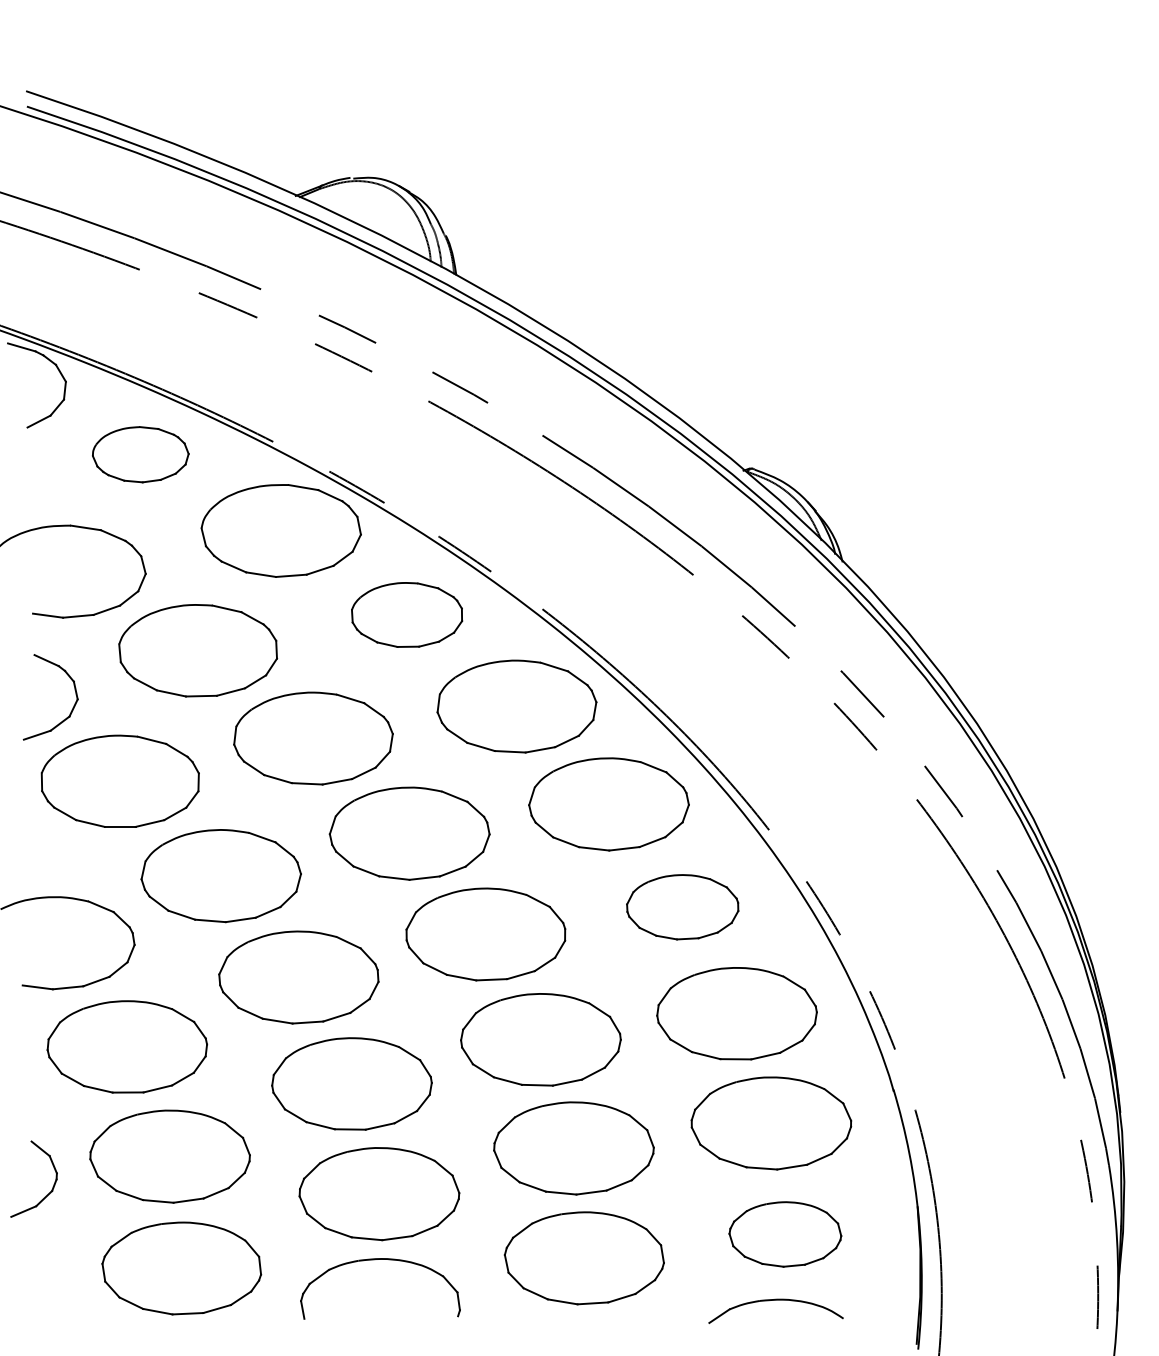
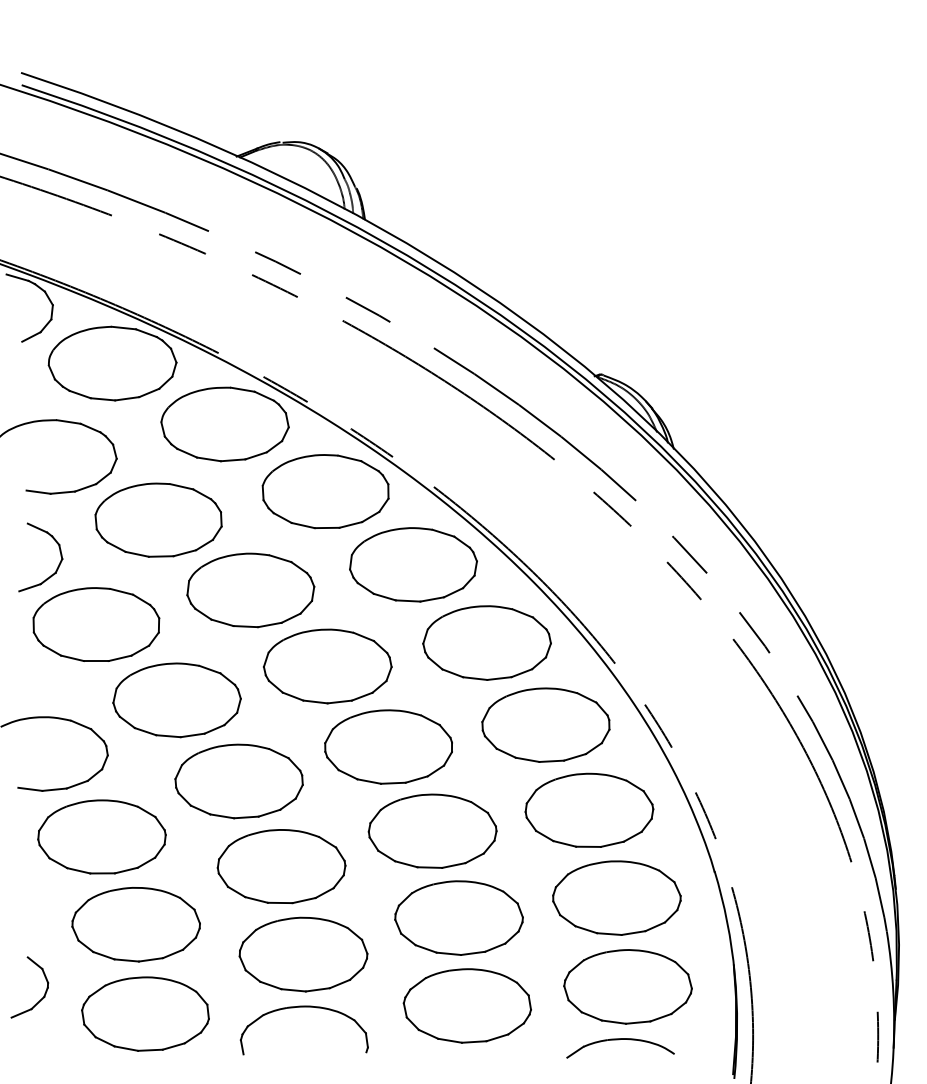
part: (140, 454) -> (112, 363), size x1.67
part: (406, 614) -> (325, 491), size x1.43
part: (682, 907) -> (545, 725), size x1.43
part: (52, 1186) -> (44, 993), moved
part: (785, 1234) -> (628, 986), size x1.43

